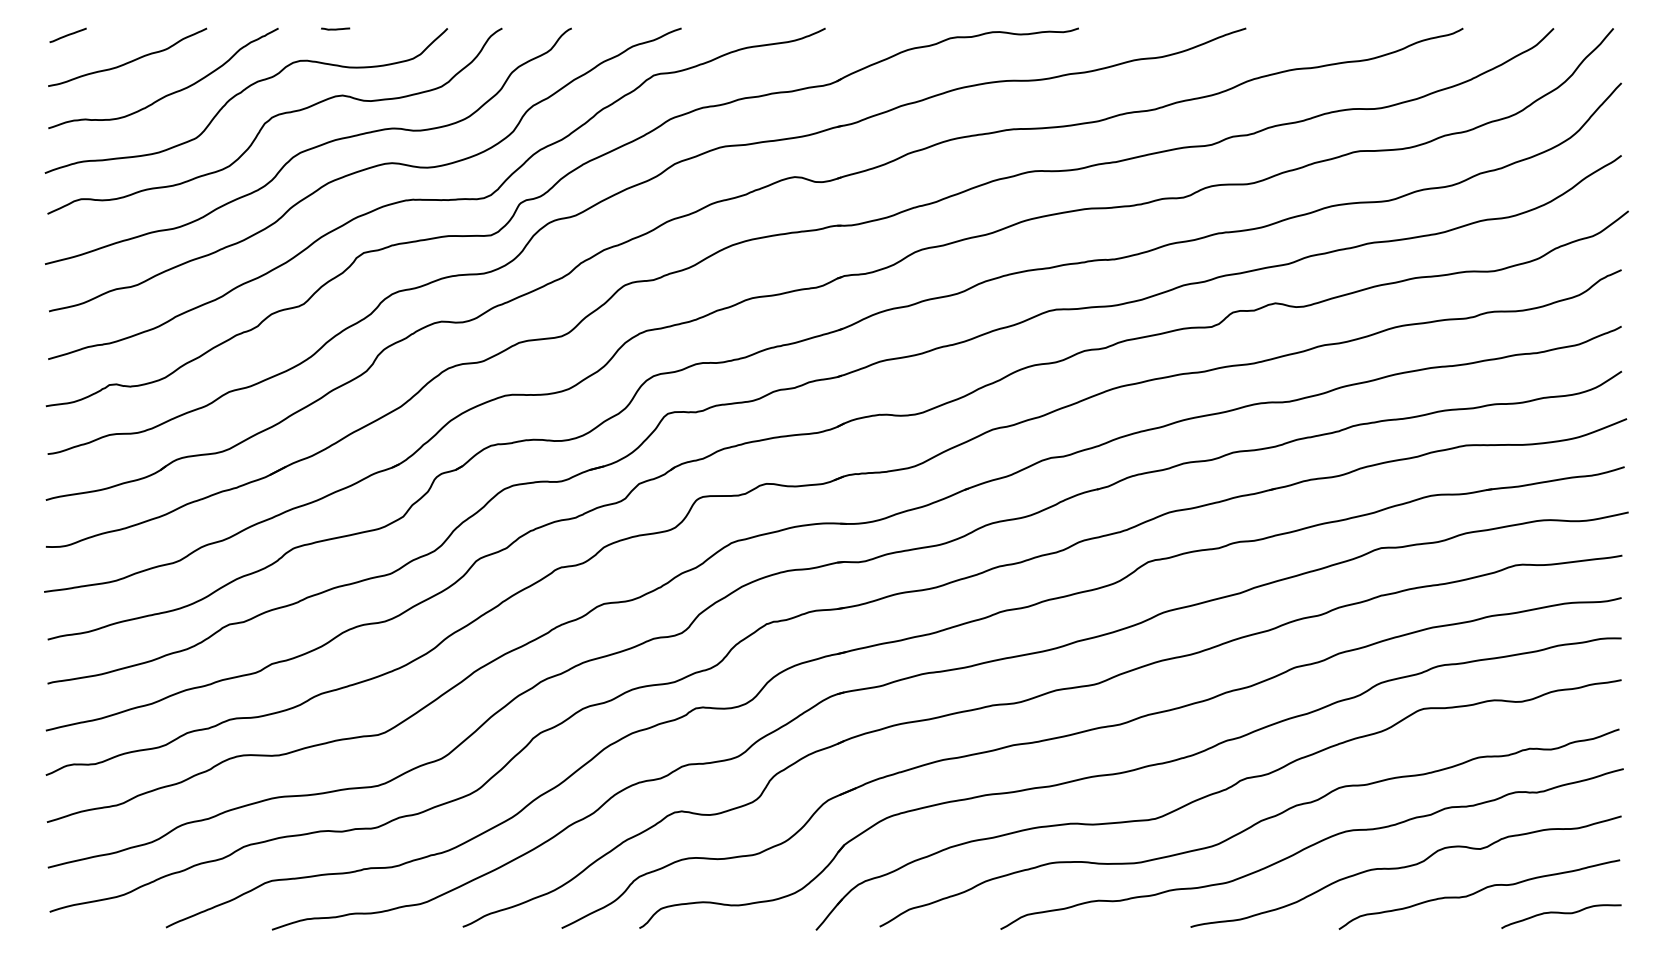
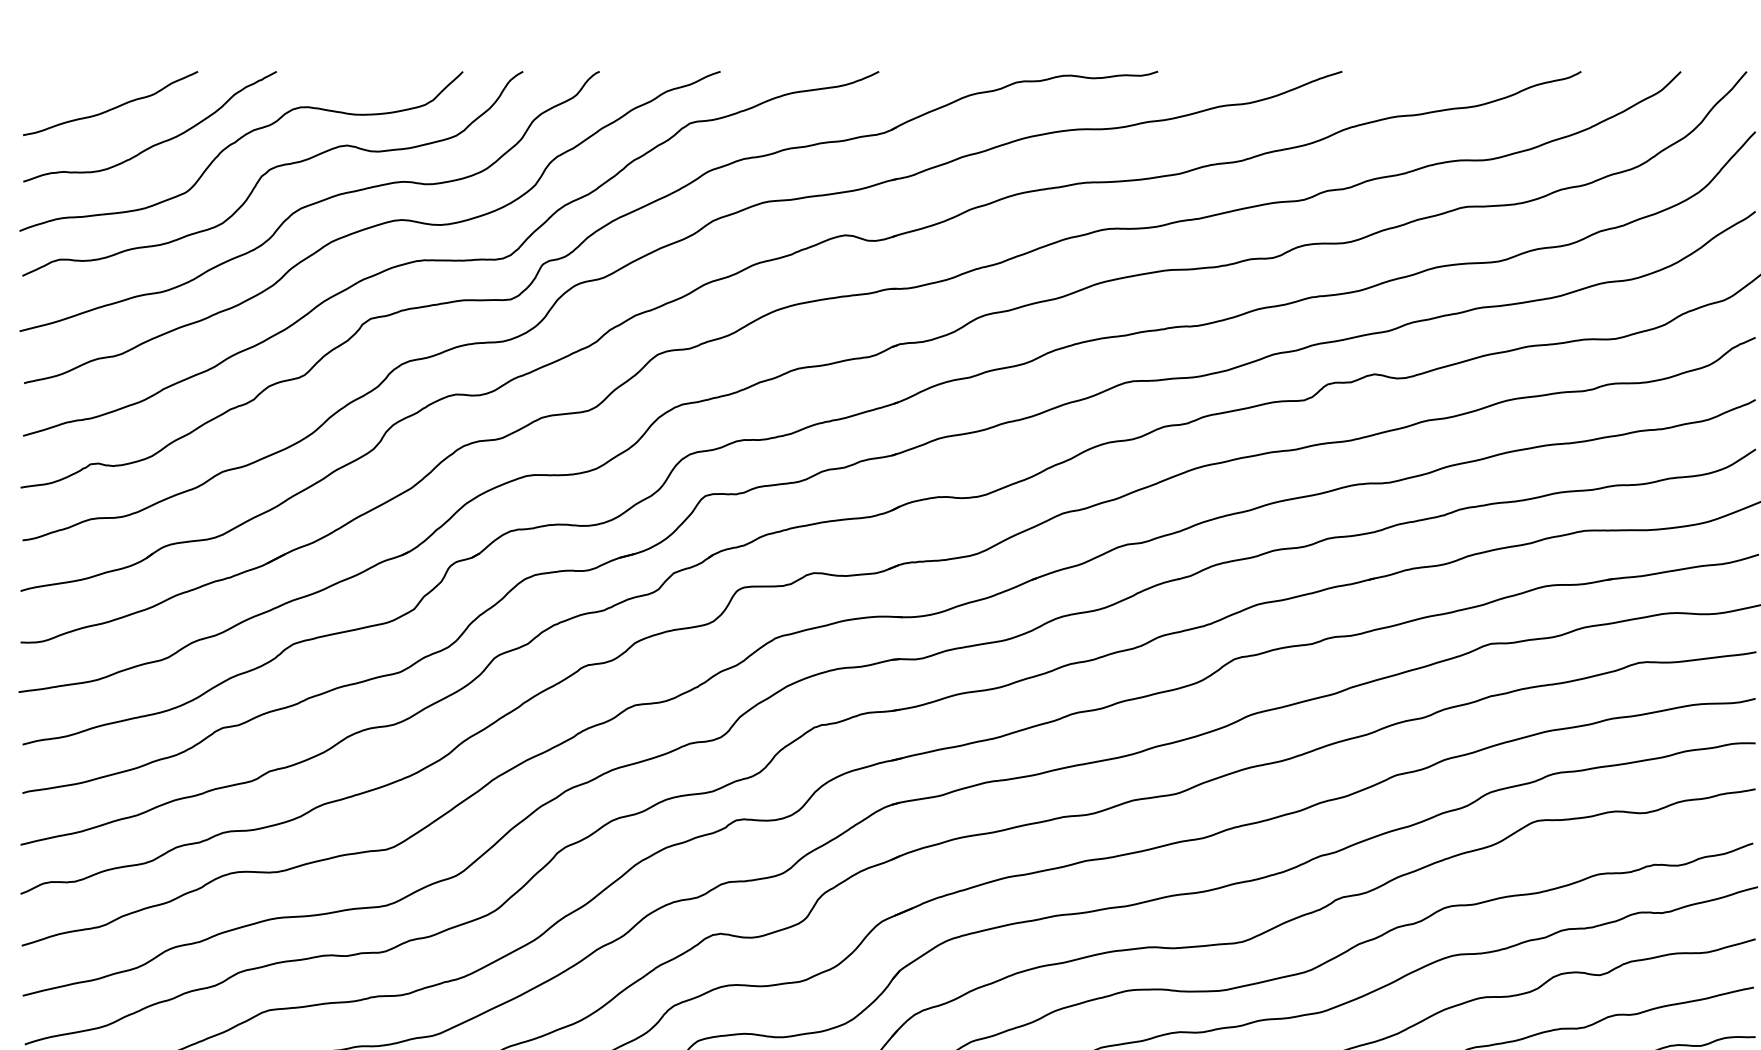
line: (335, 28) -> (339, 71), removed
line: (67, 34) -> (44, 78), removed

